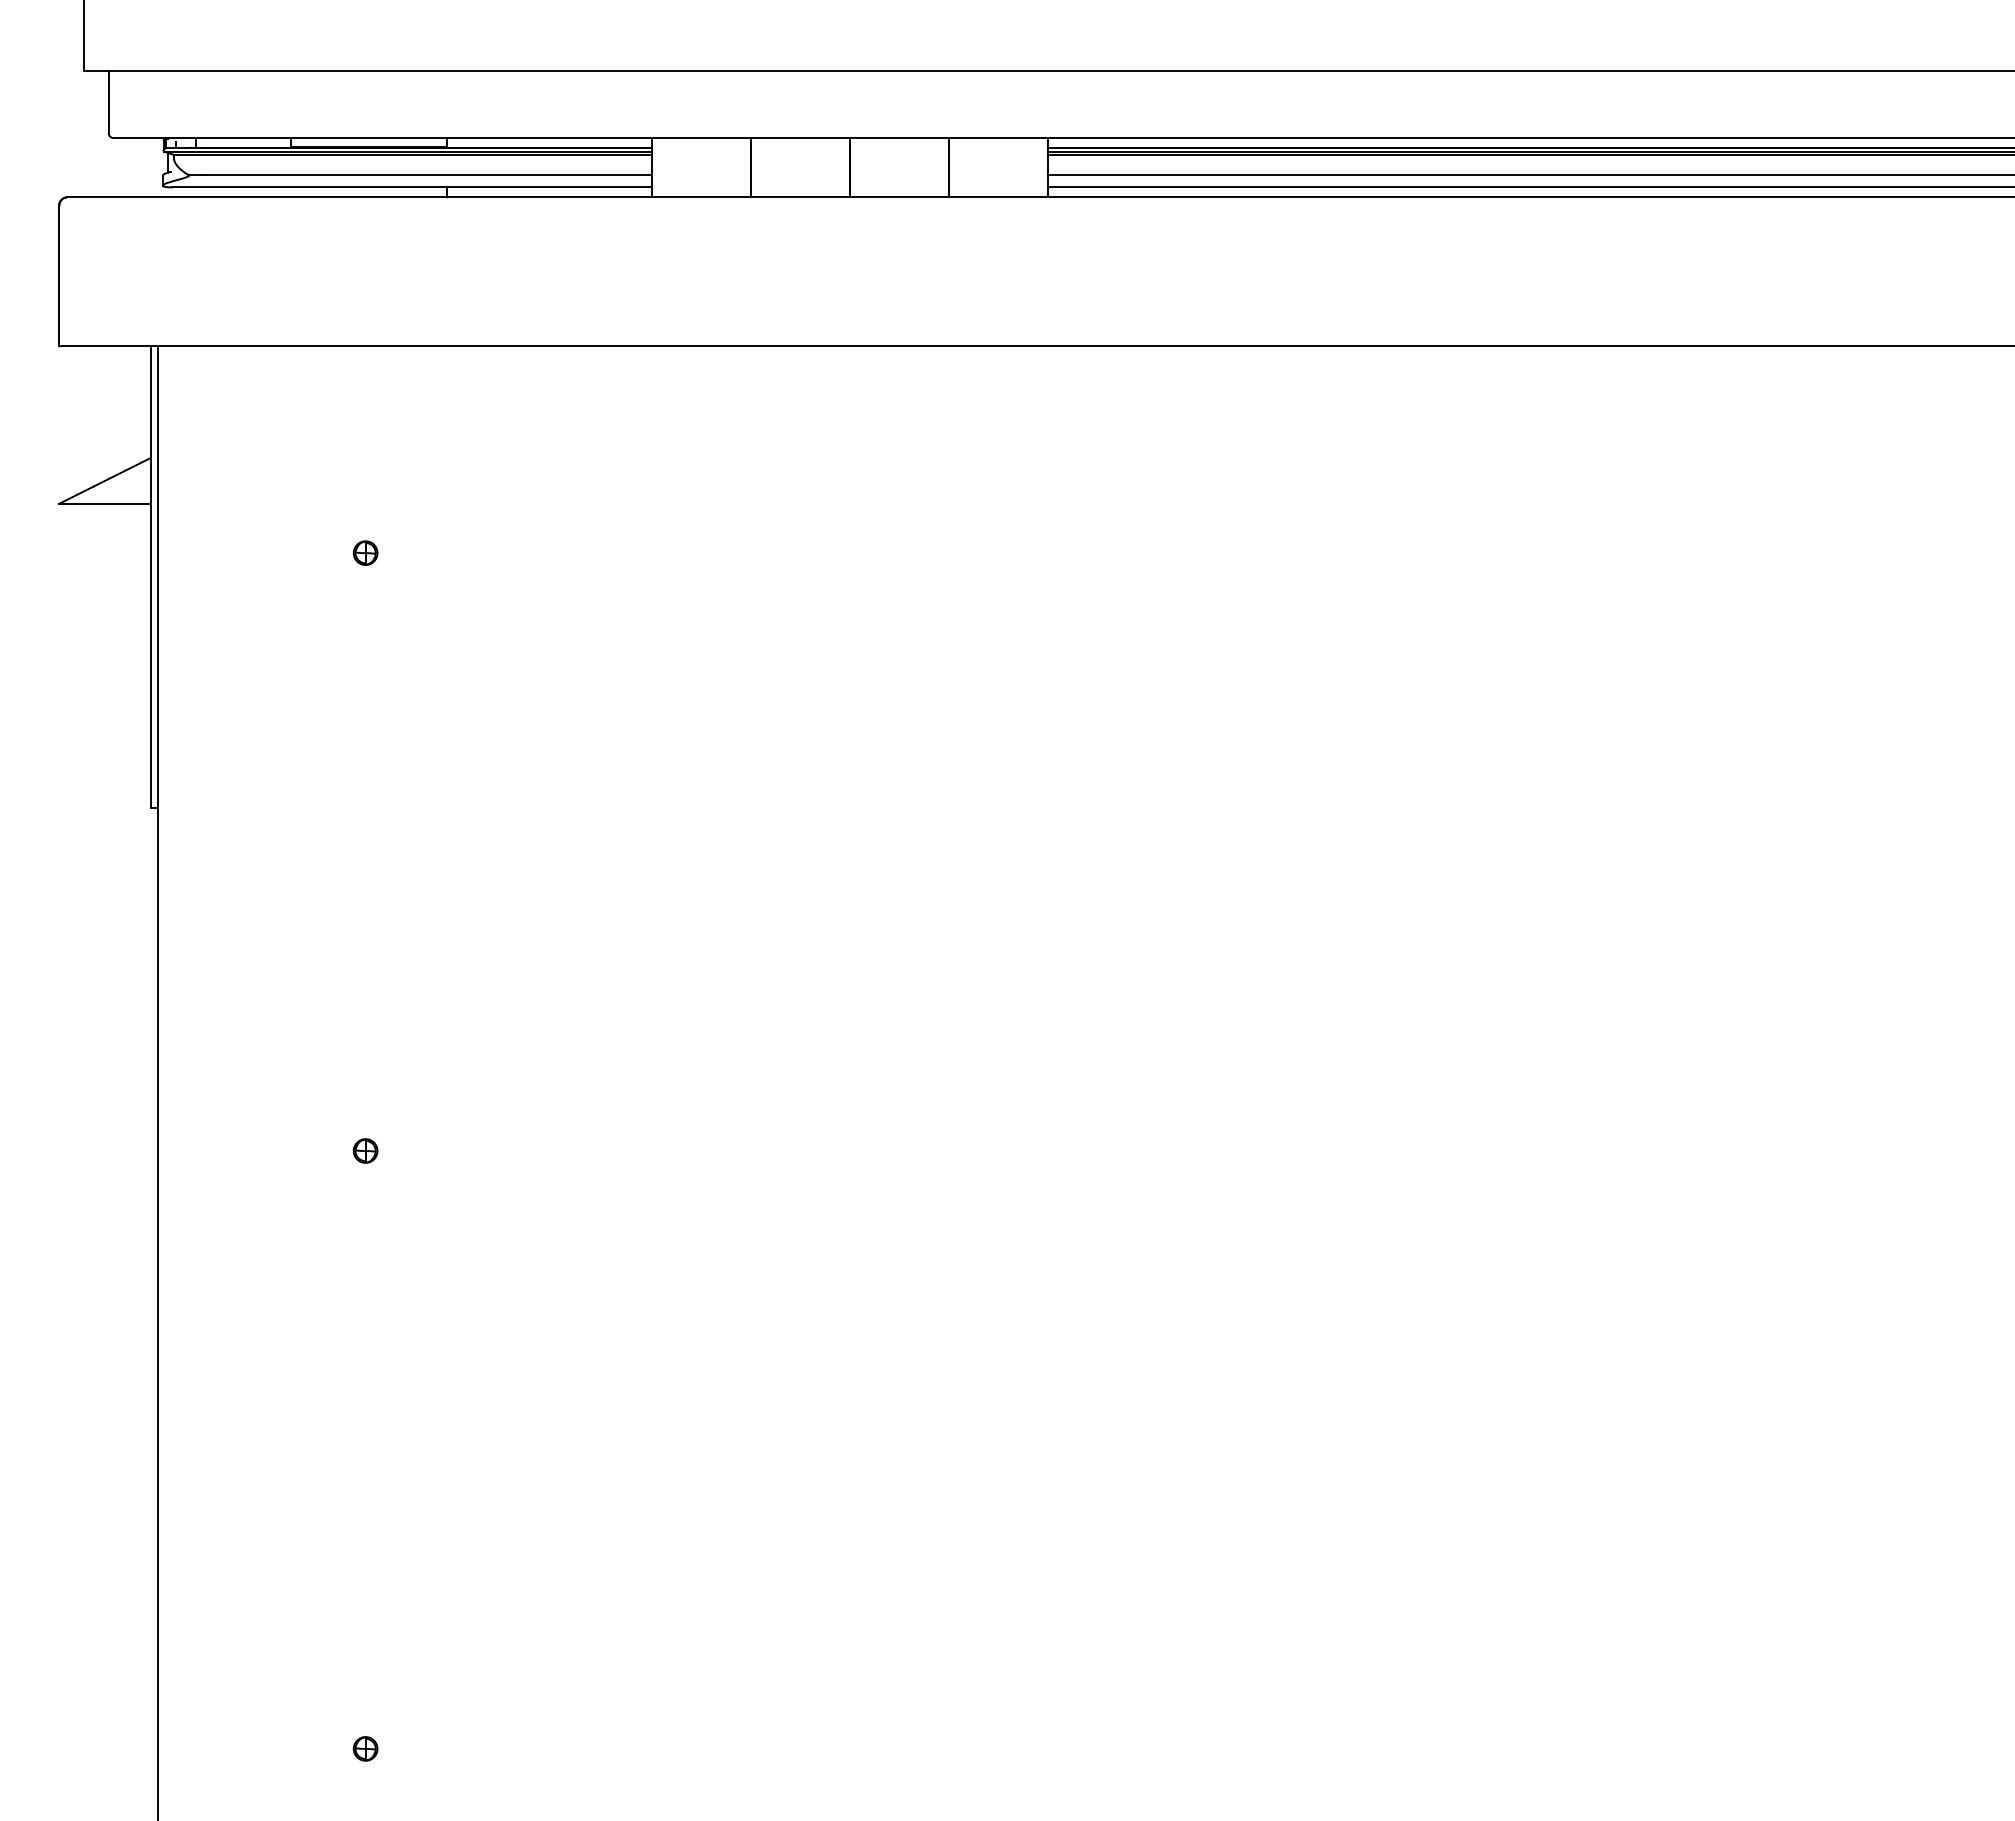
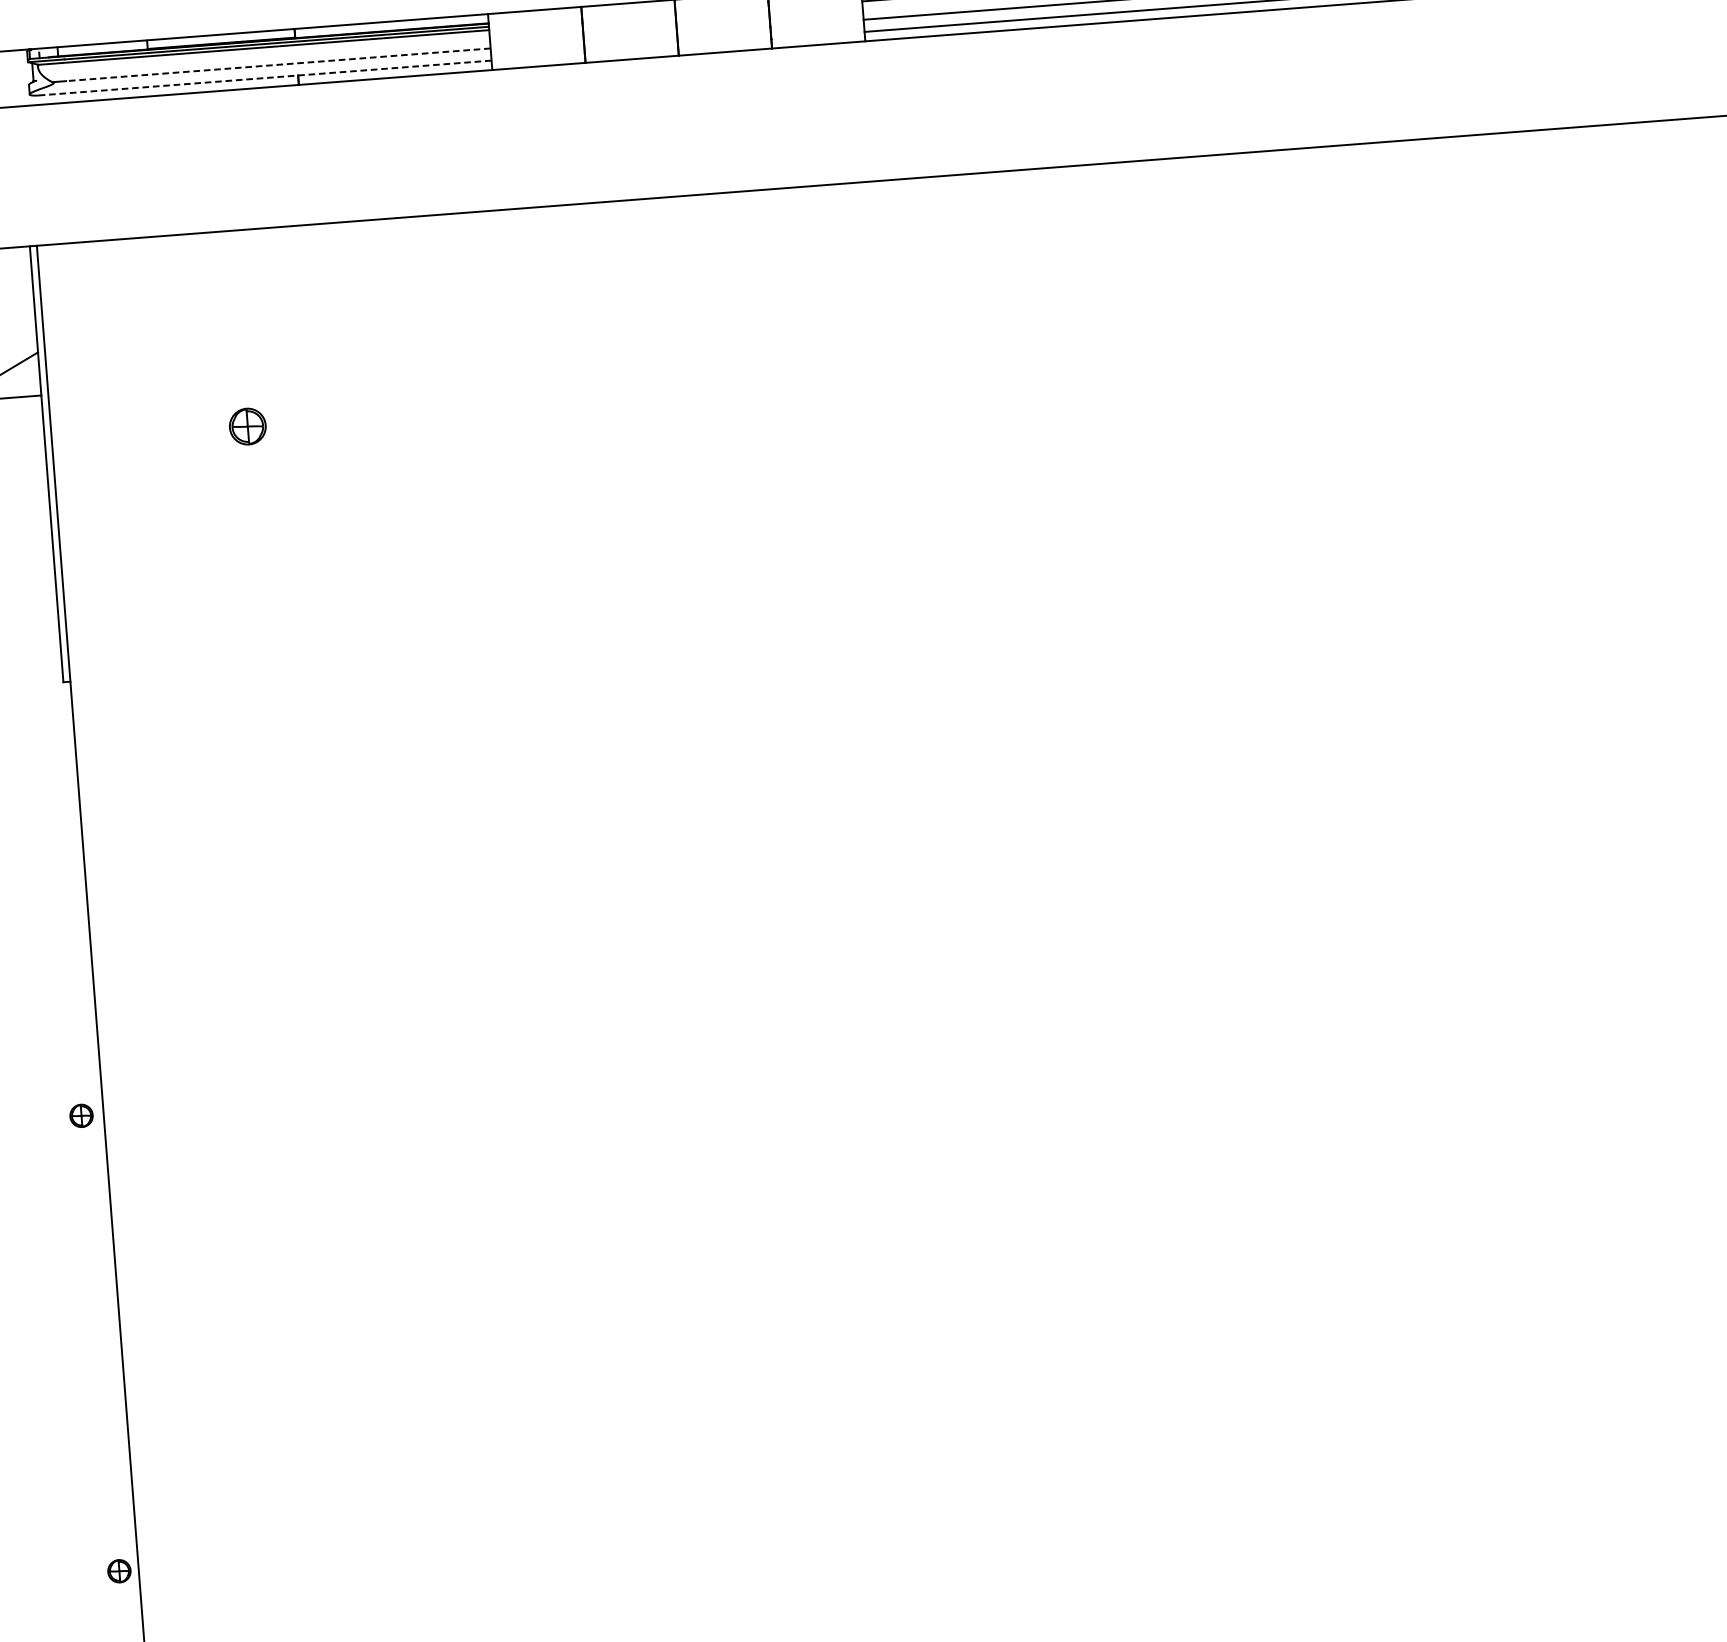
line: (427, 174) -> (278, 64), solid -> dashed
line: (412, 187) -> (265, 78), solid -> dashed
part: (365, 552) -> (247, 425), size x1.6
part: (365, 1150) -> (81, 1115), moved
part: (365, 1748) -> (119, 1570), moved

